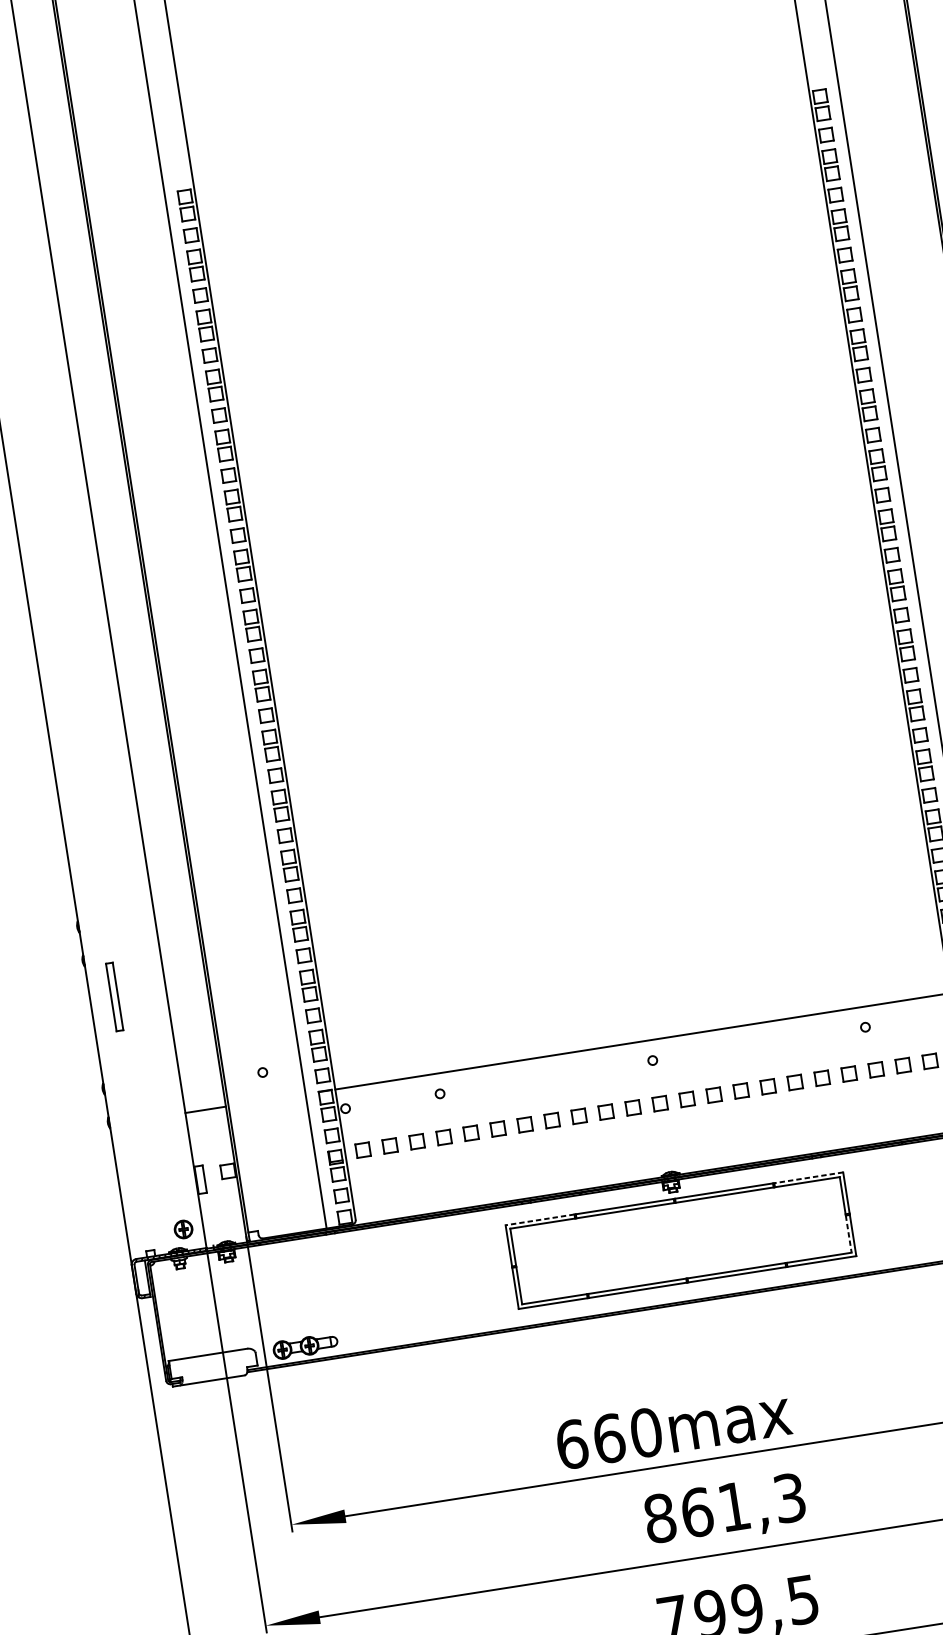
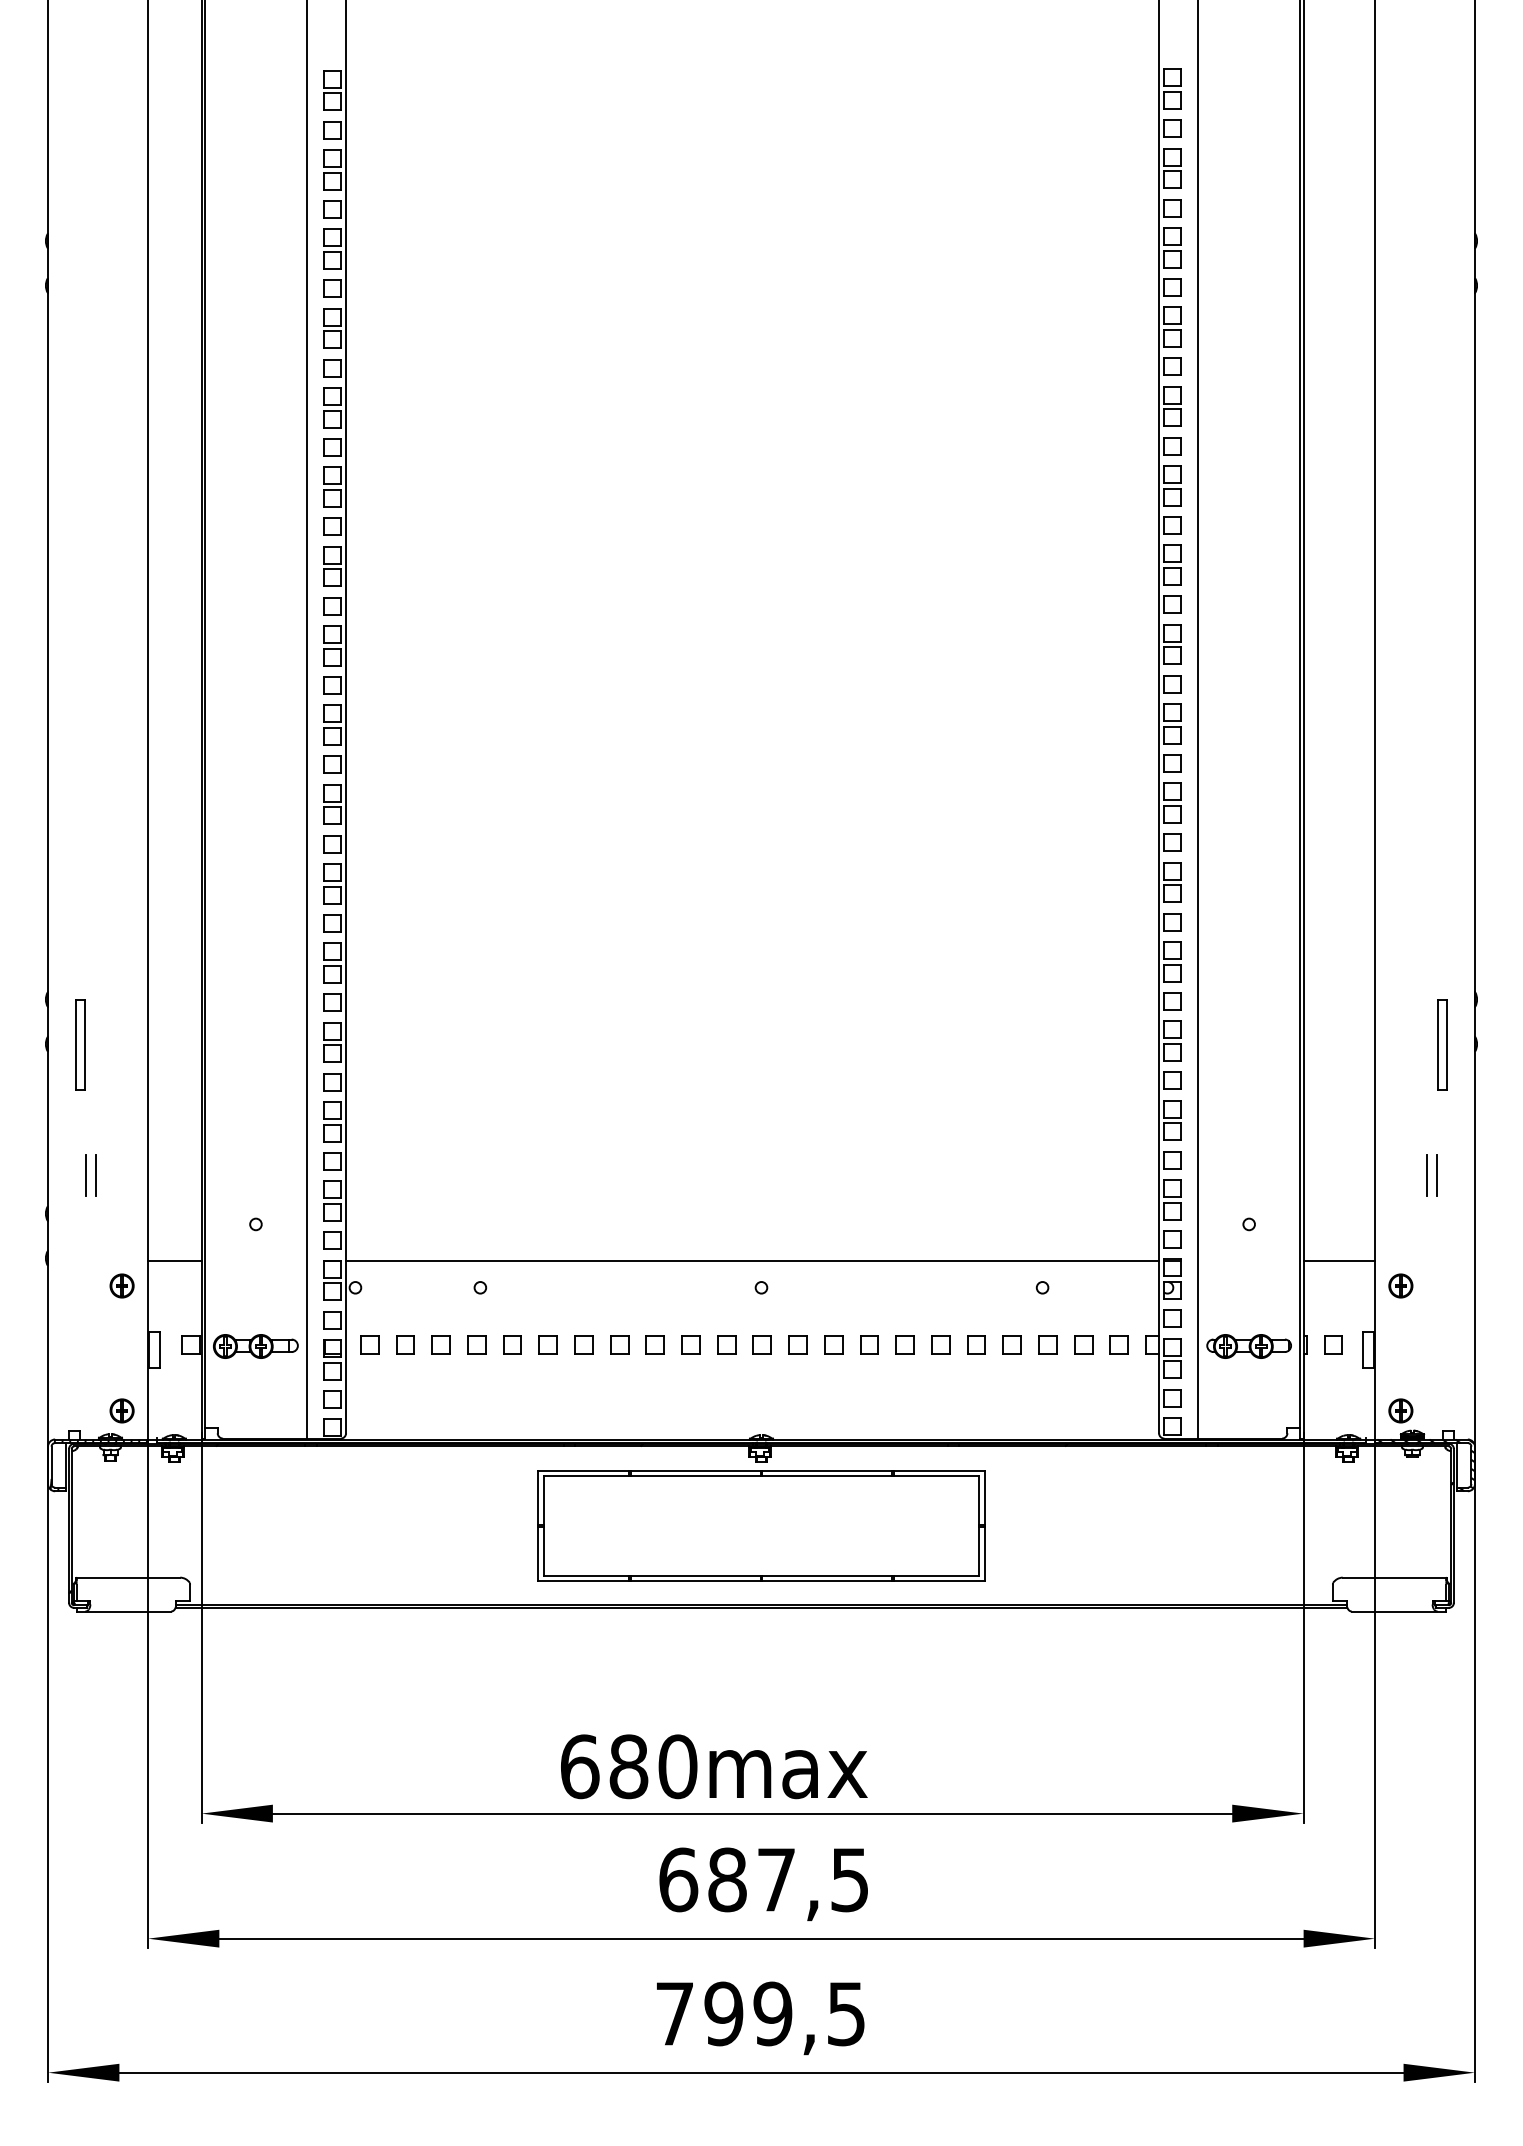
part: (114, 996) -> (80, 1044), moved
line: (136, 1054) -> (96, 1175), added
line: (128, 1055) -> (85, 1175), added
part: (168, 1134) -> (121, 1285), added
line: (809, 1177) -> (939, 1470), dashed -> solid
line: (539, 1219) -> (583, 1470), dashed -> solid
line: (848, 1234) -> (979, 1551), dashed -> solid
part: (305, 1346) -> (255, 1346), moved
text: (608, 1438) -> (628, 1766), 660max -> 680max
text: (724, 1508) -> (763, 1879), 861,3 -> 687,5

